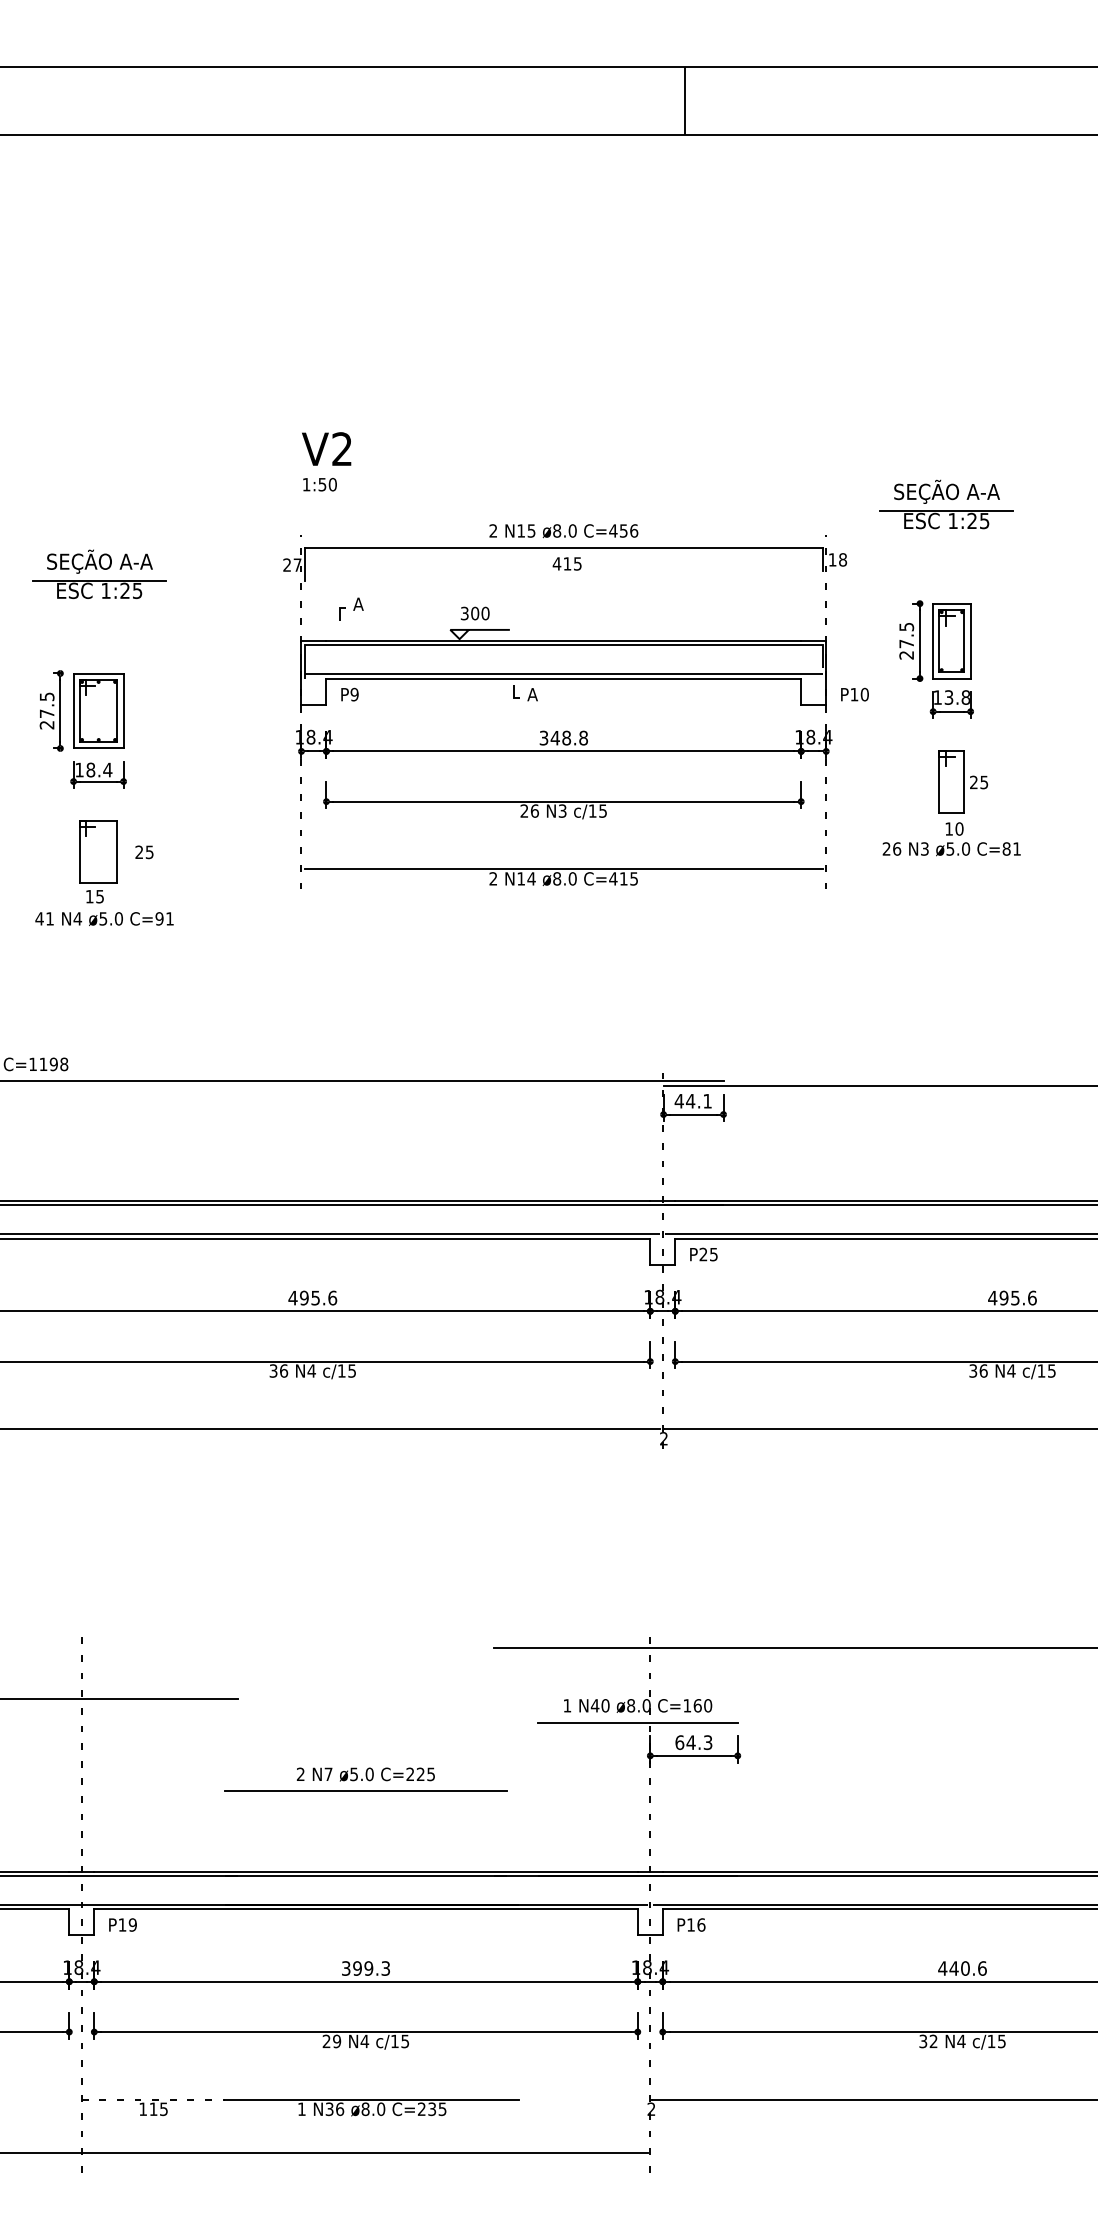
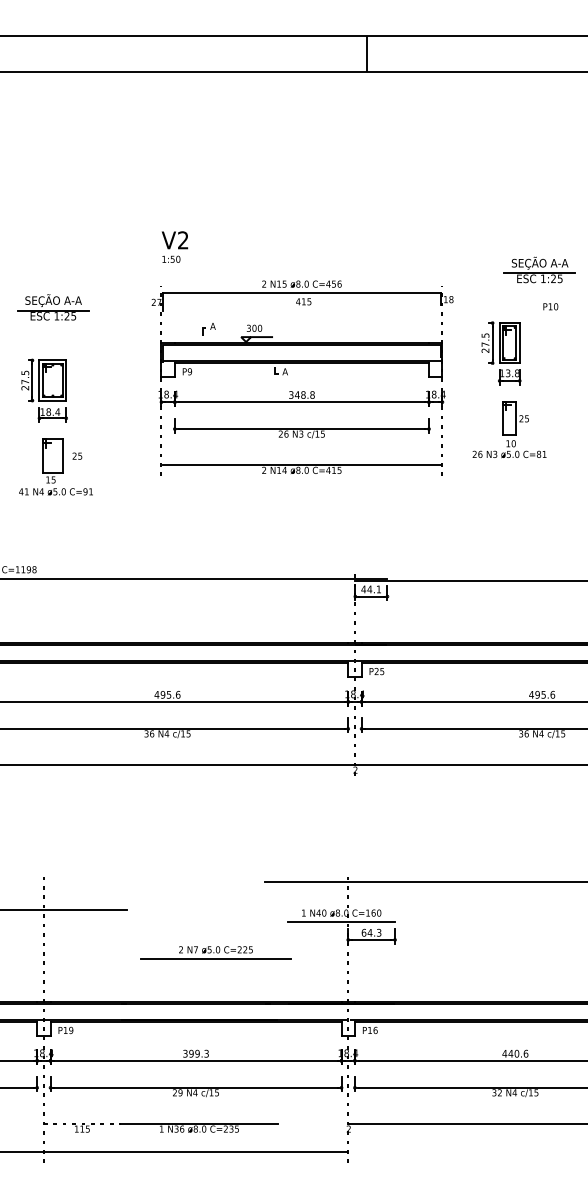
part: (945, 503) -> (539, 269), moved
part: (350, 610) -> (208, 329), moved
text: (854, 694) -> (550, 306), moved
part: (365, 1779) -> (215, 952), moved

